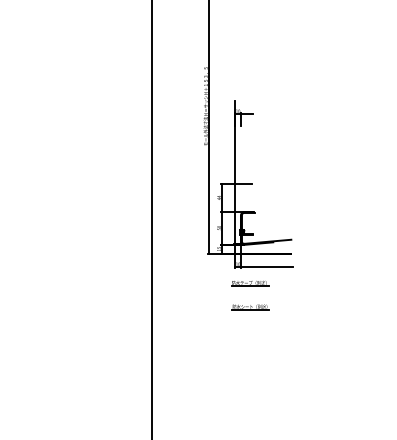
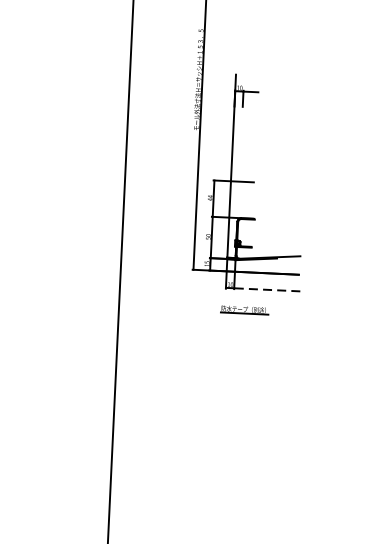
line: (266, 267) -> (266, 290), solid -> dashed
part: (250, 307) -> (243, 340), removed

